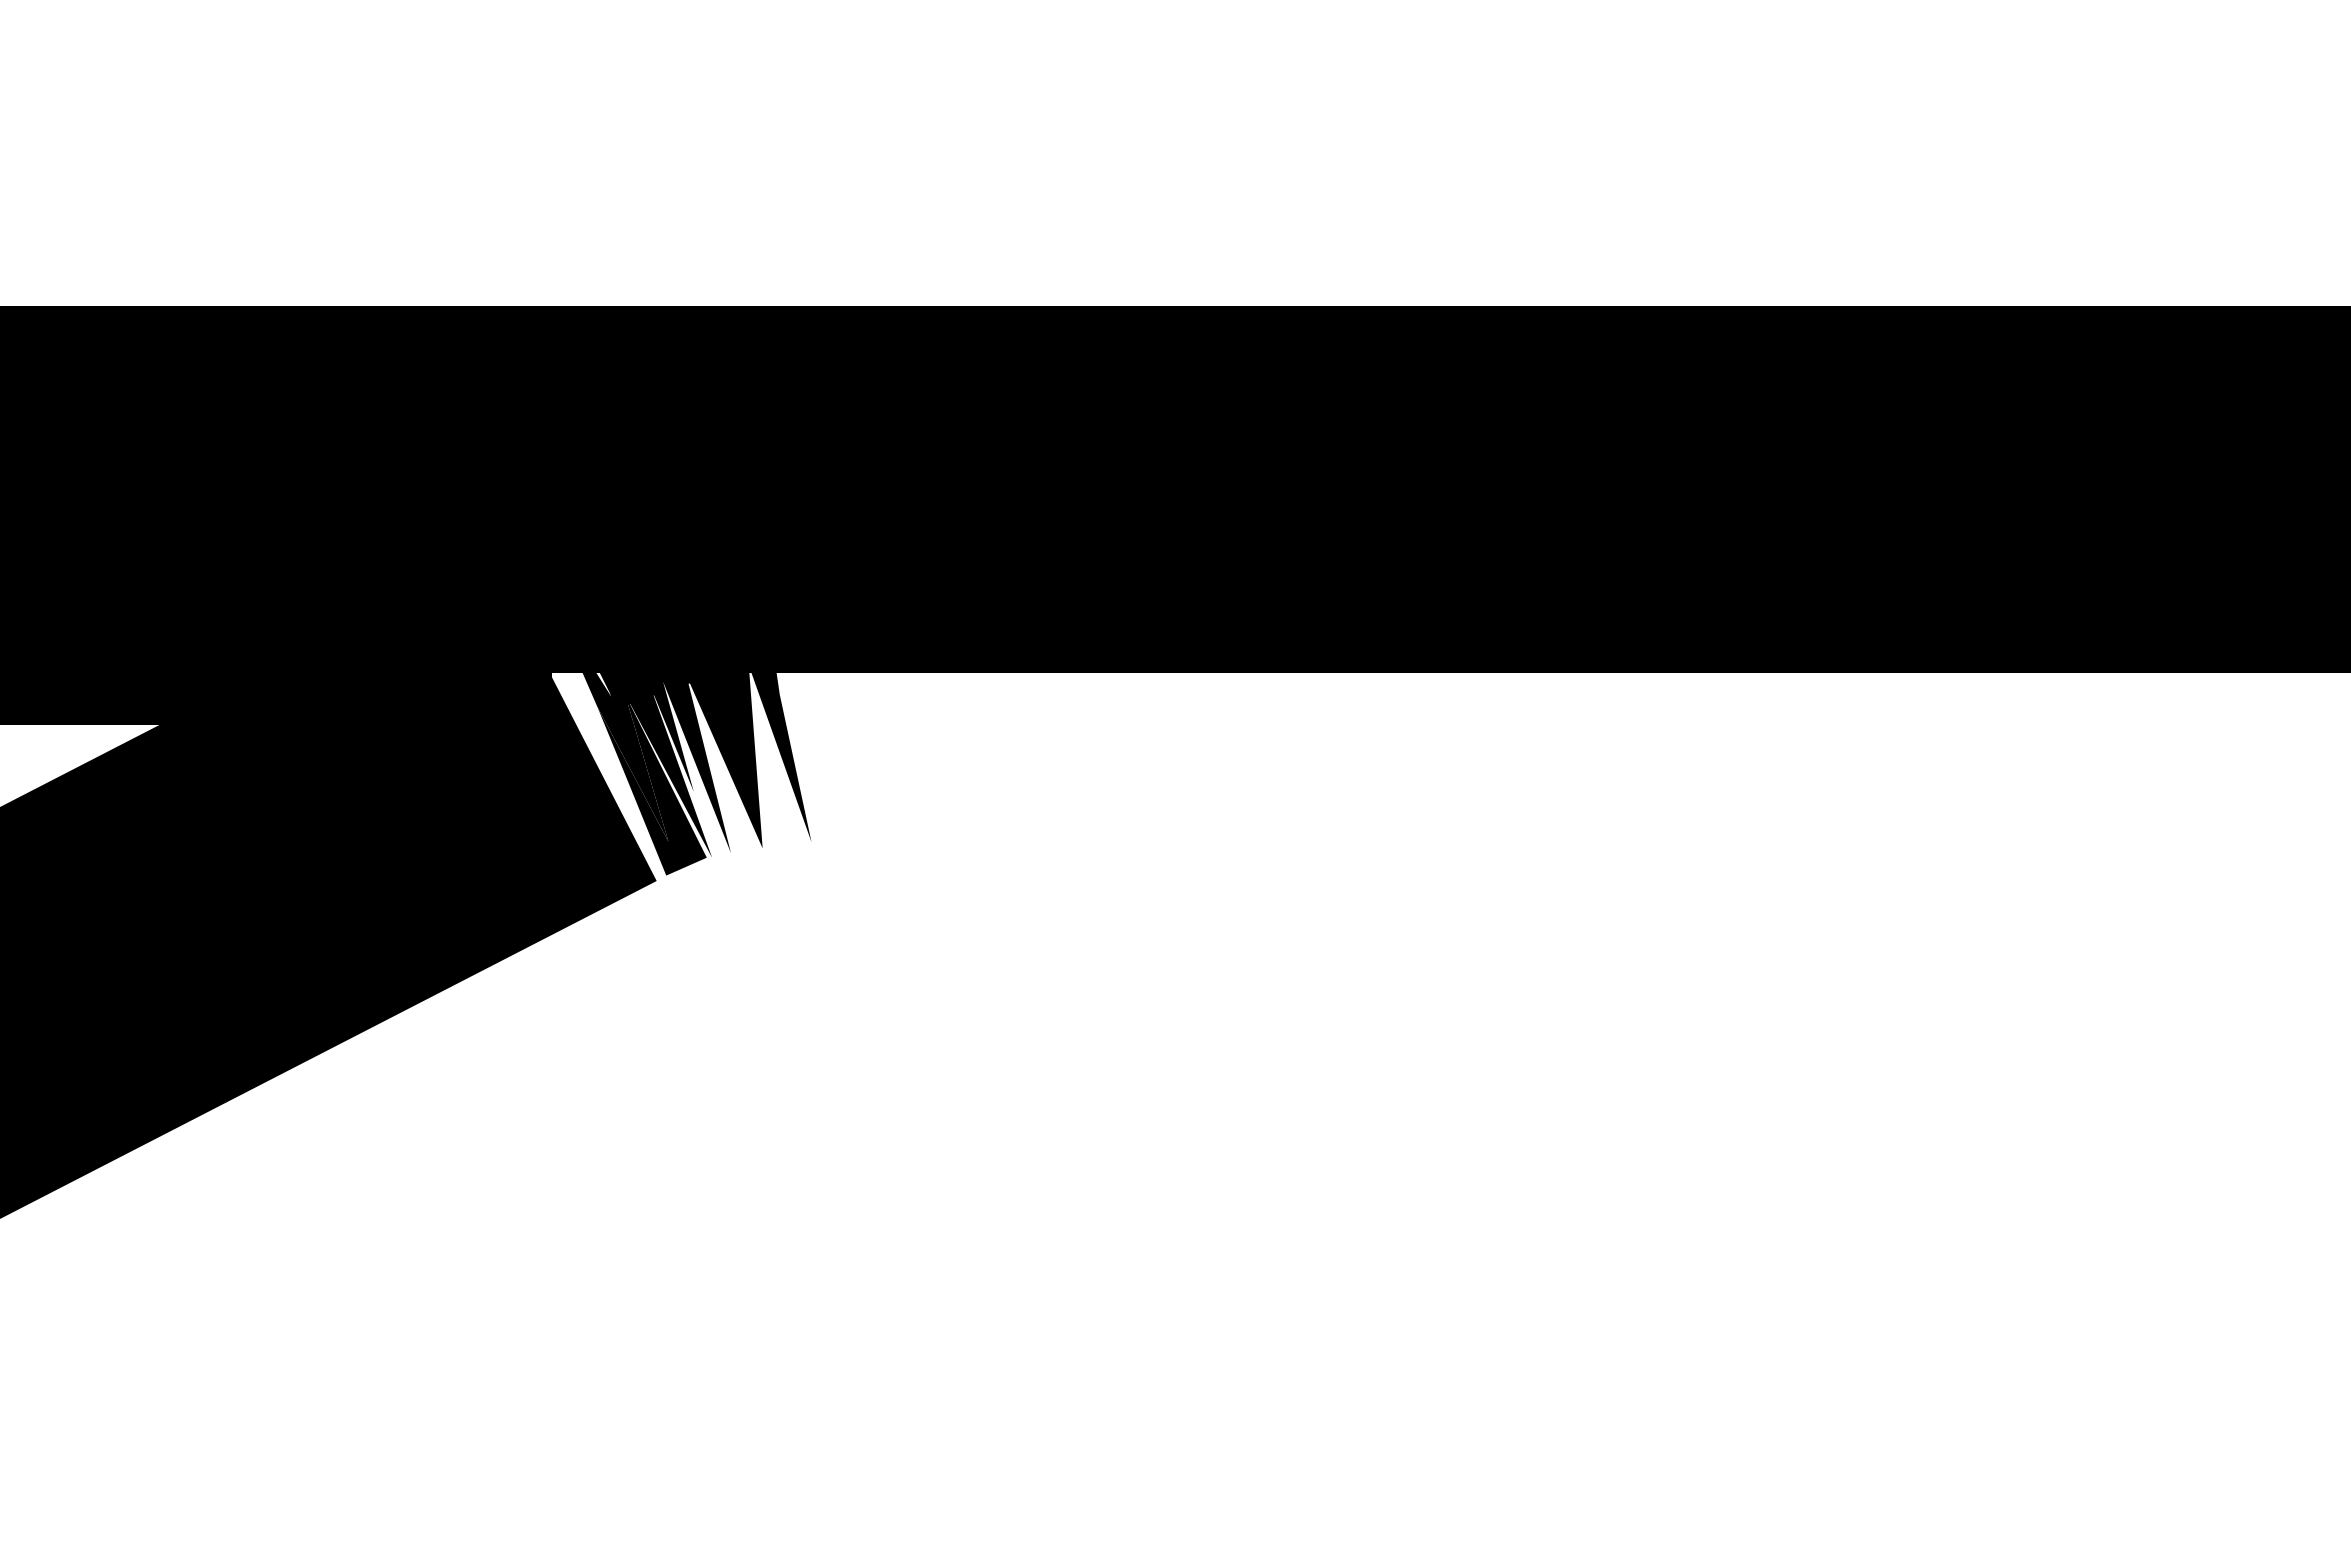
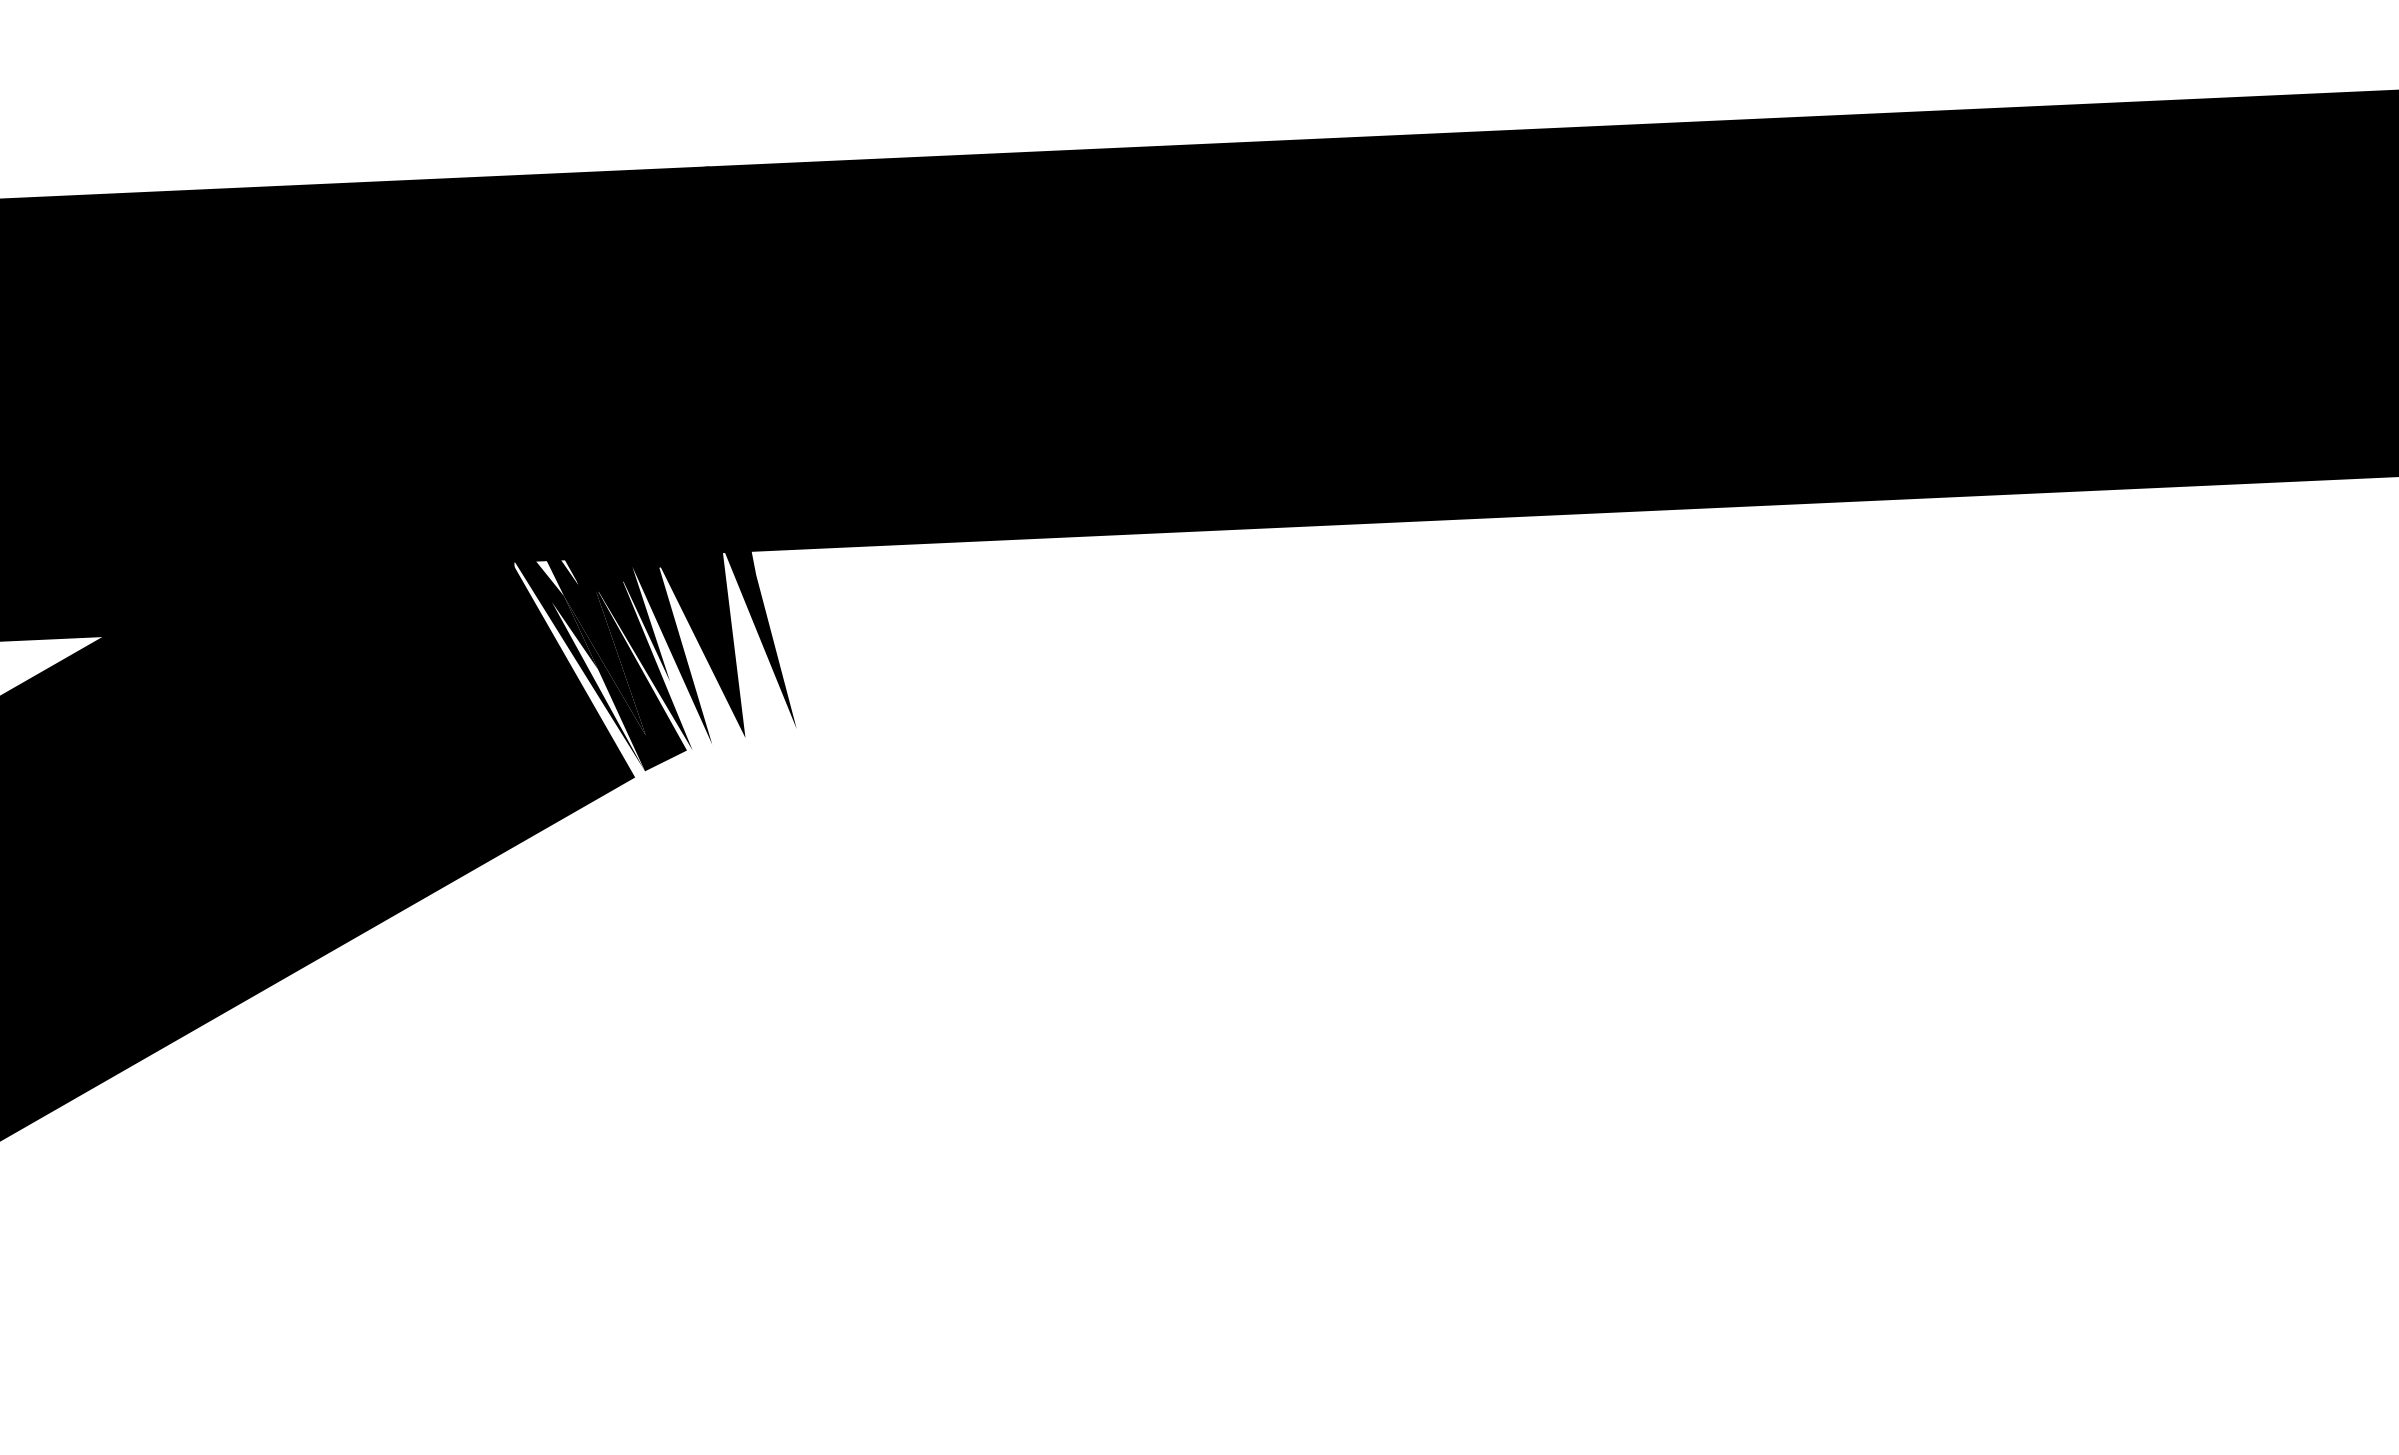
fill: (576, 715) -> (542, 606), added

